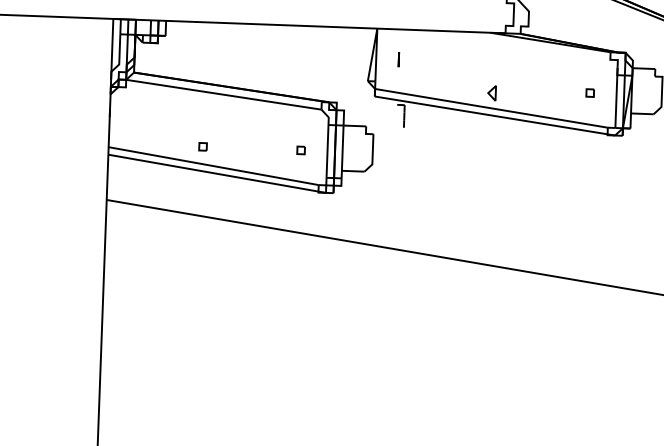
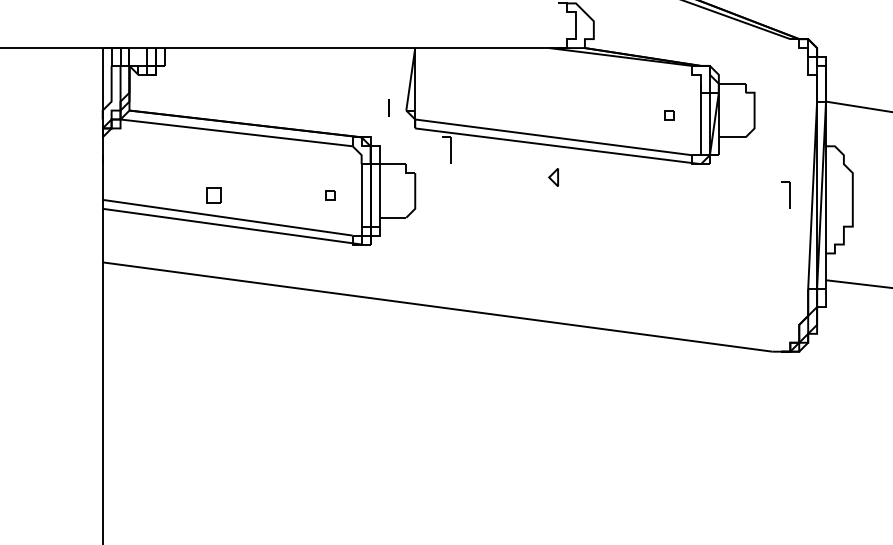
line: (398, 59) -> (388, 107), moved
part: (491, 93) -> (553, 177), moved
part: (203, 146) -> (214, 195), size x1.6

